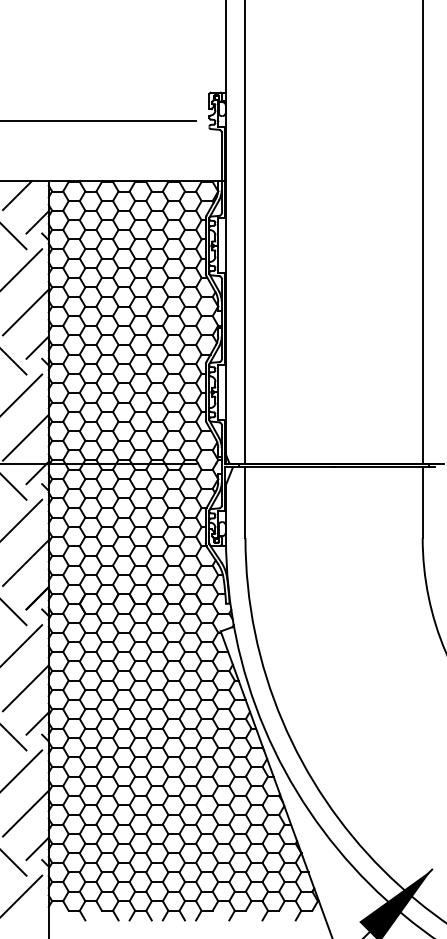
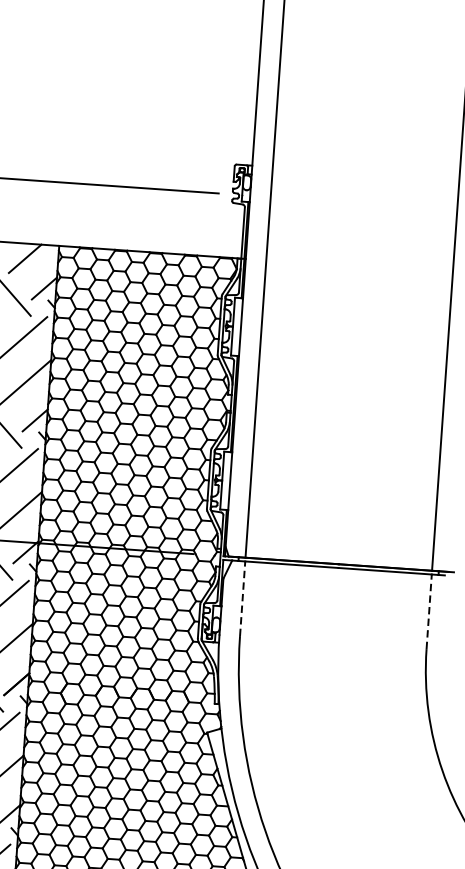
line: (245, 502) -> (242, 598), solid -> dashed
line: (422, 502) -> (429, 611), solid -> dashed

